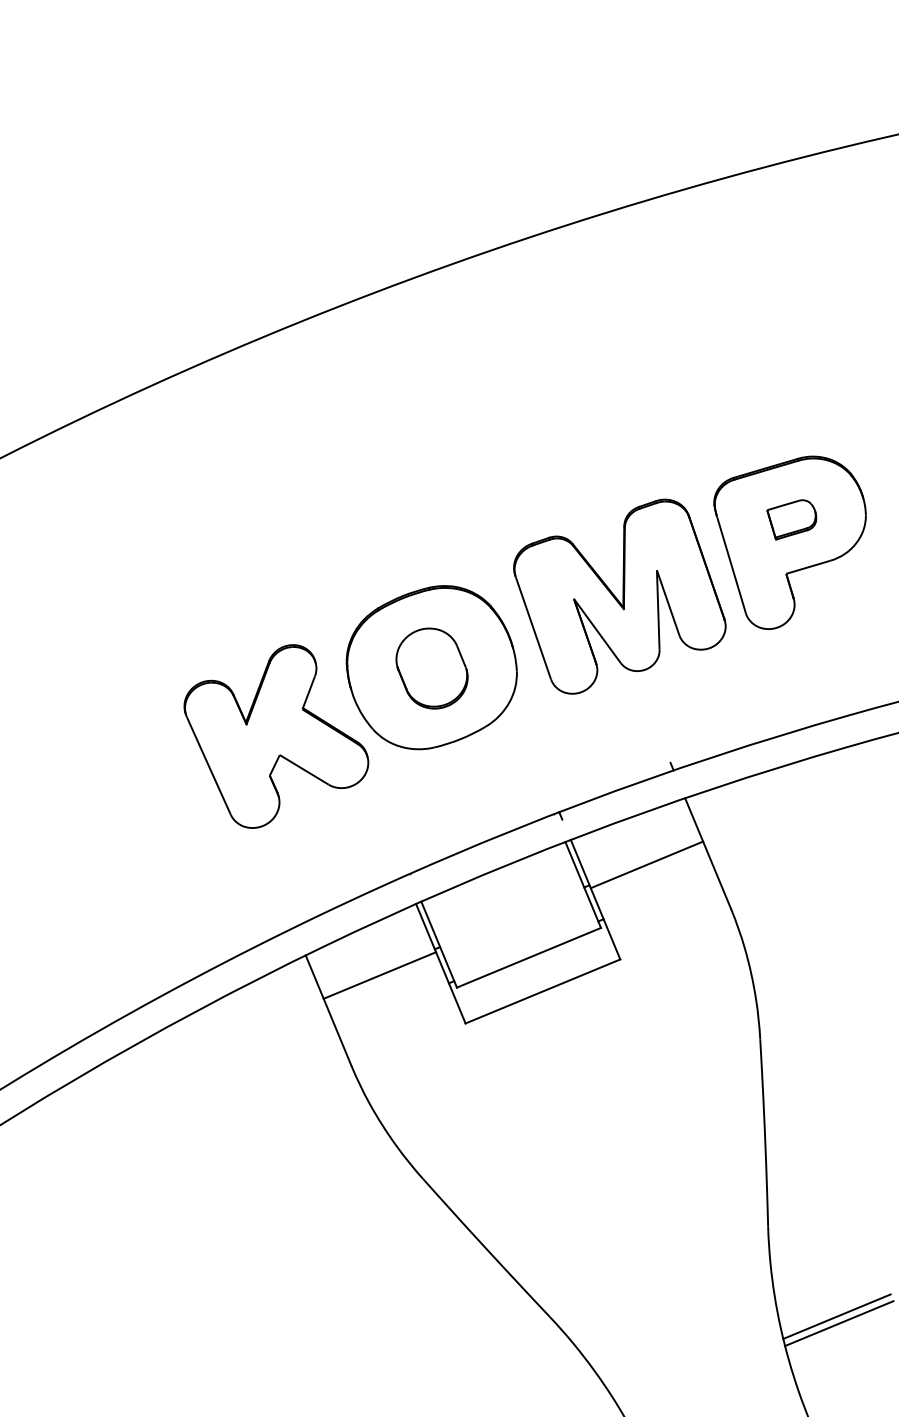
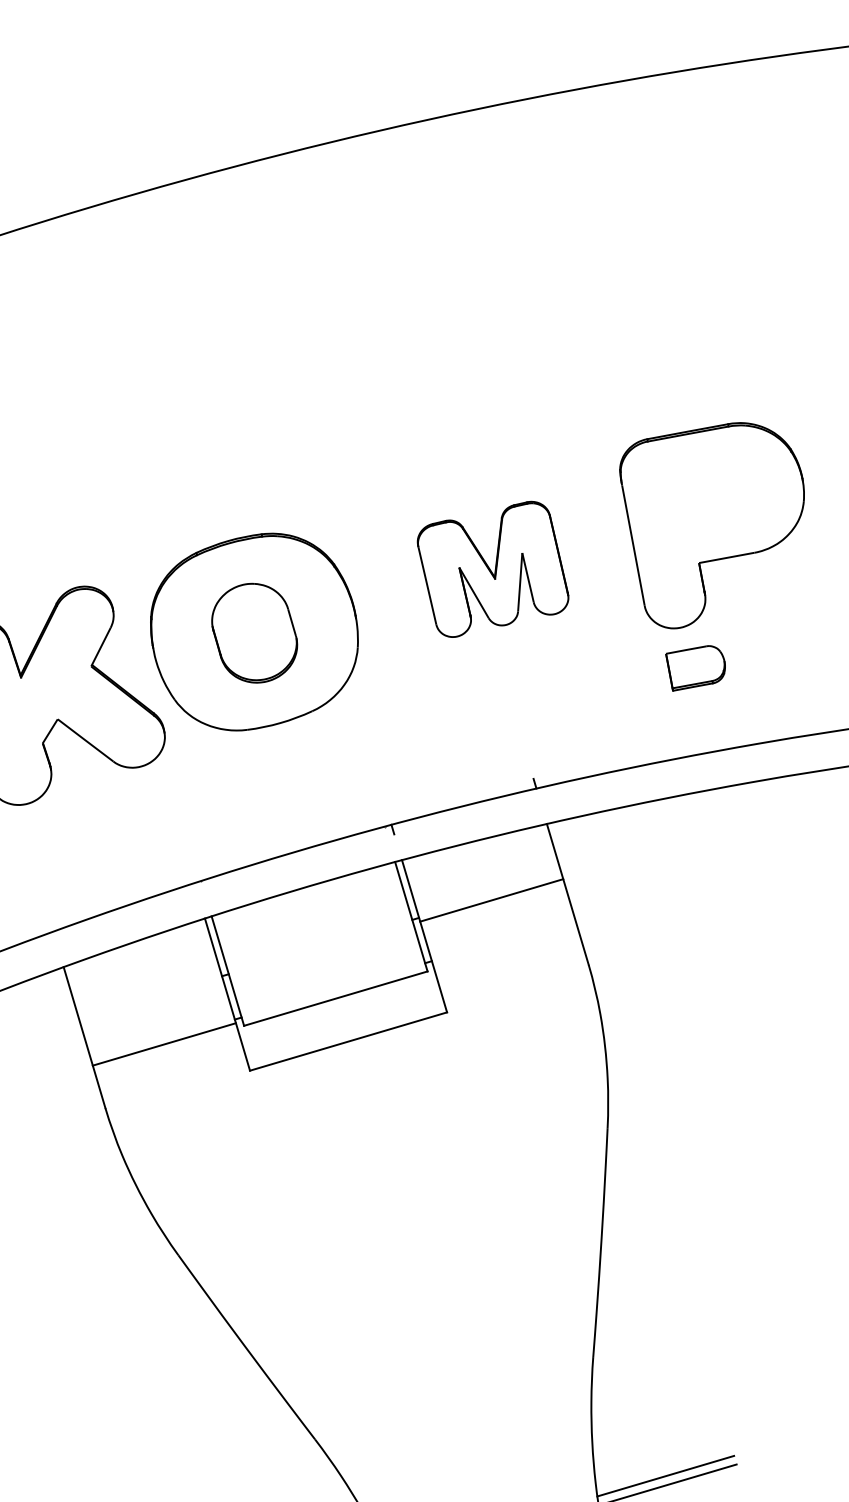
part: (791, 519) -> (694, 668), moved
part: (619, 596) -> (492, 569), size x0.6
line: (379, 975) -> (163, 1044), moved

